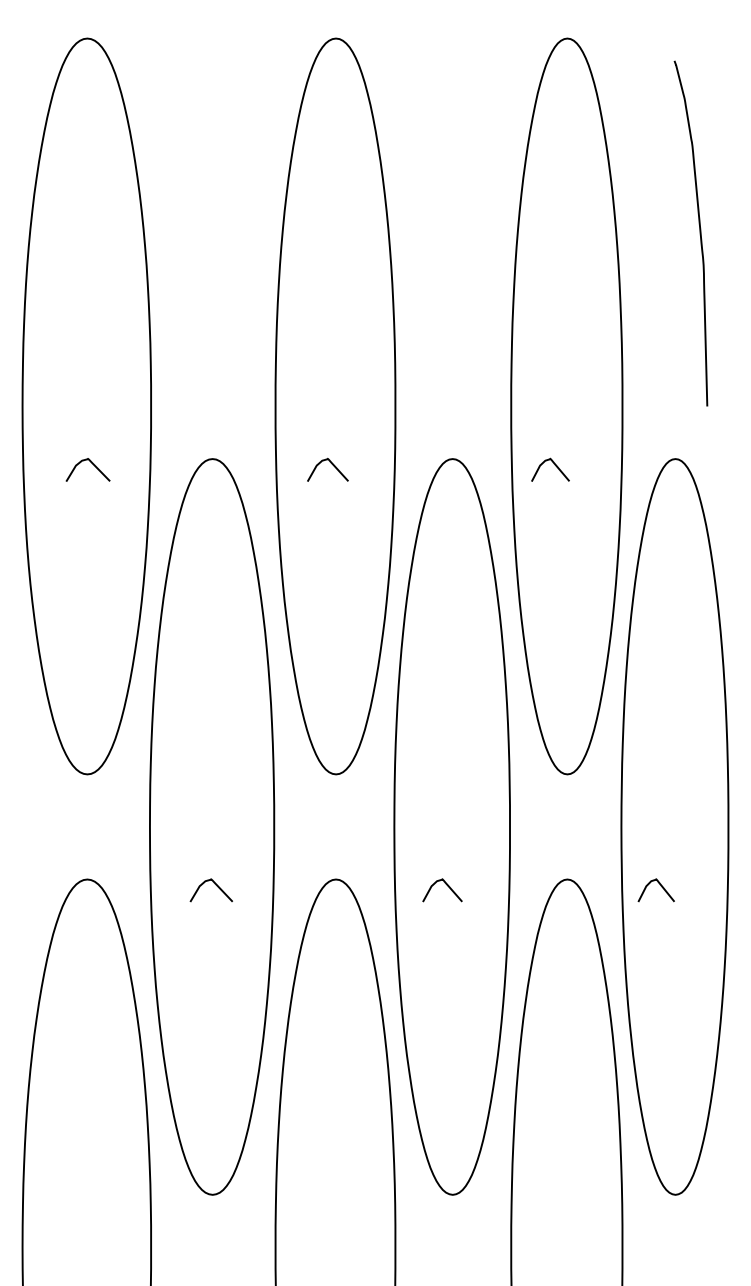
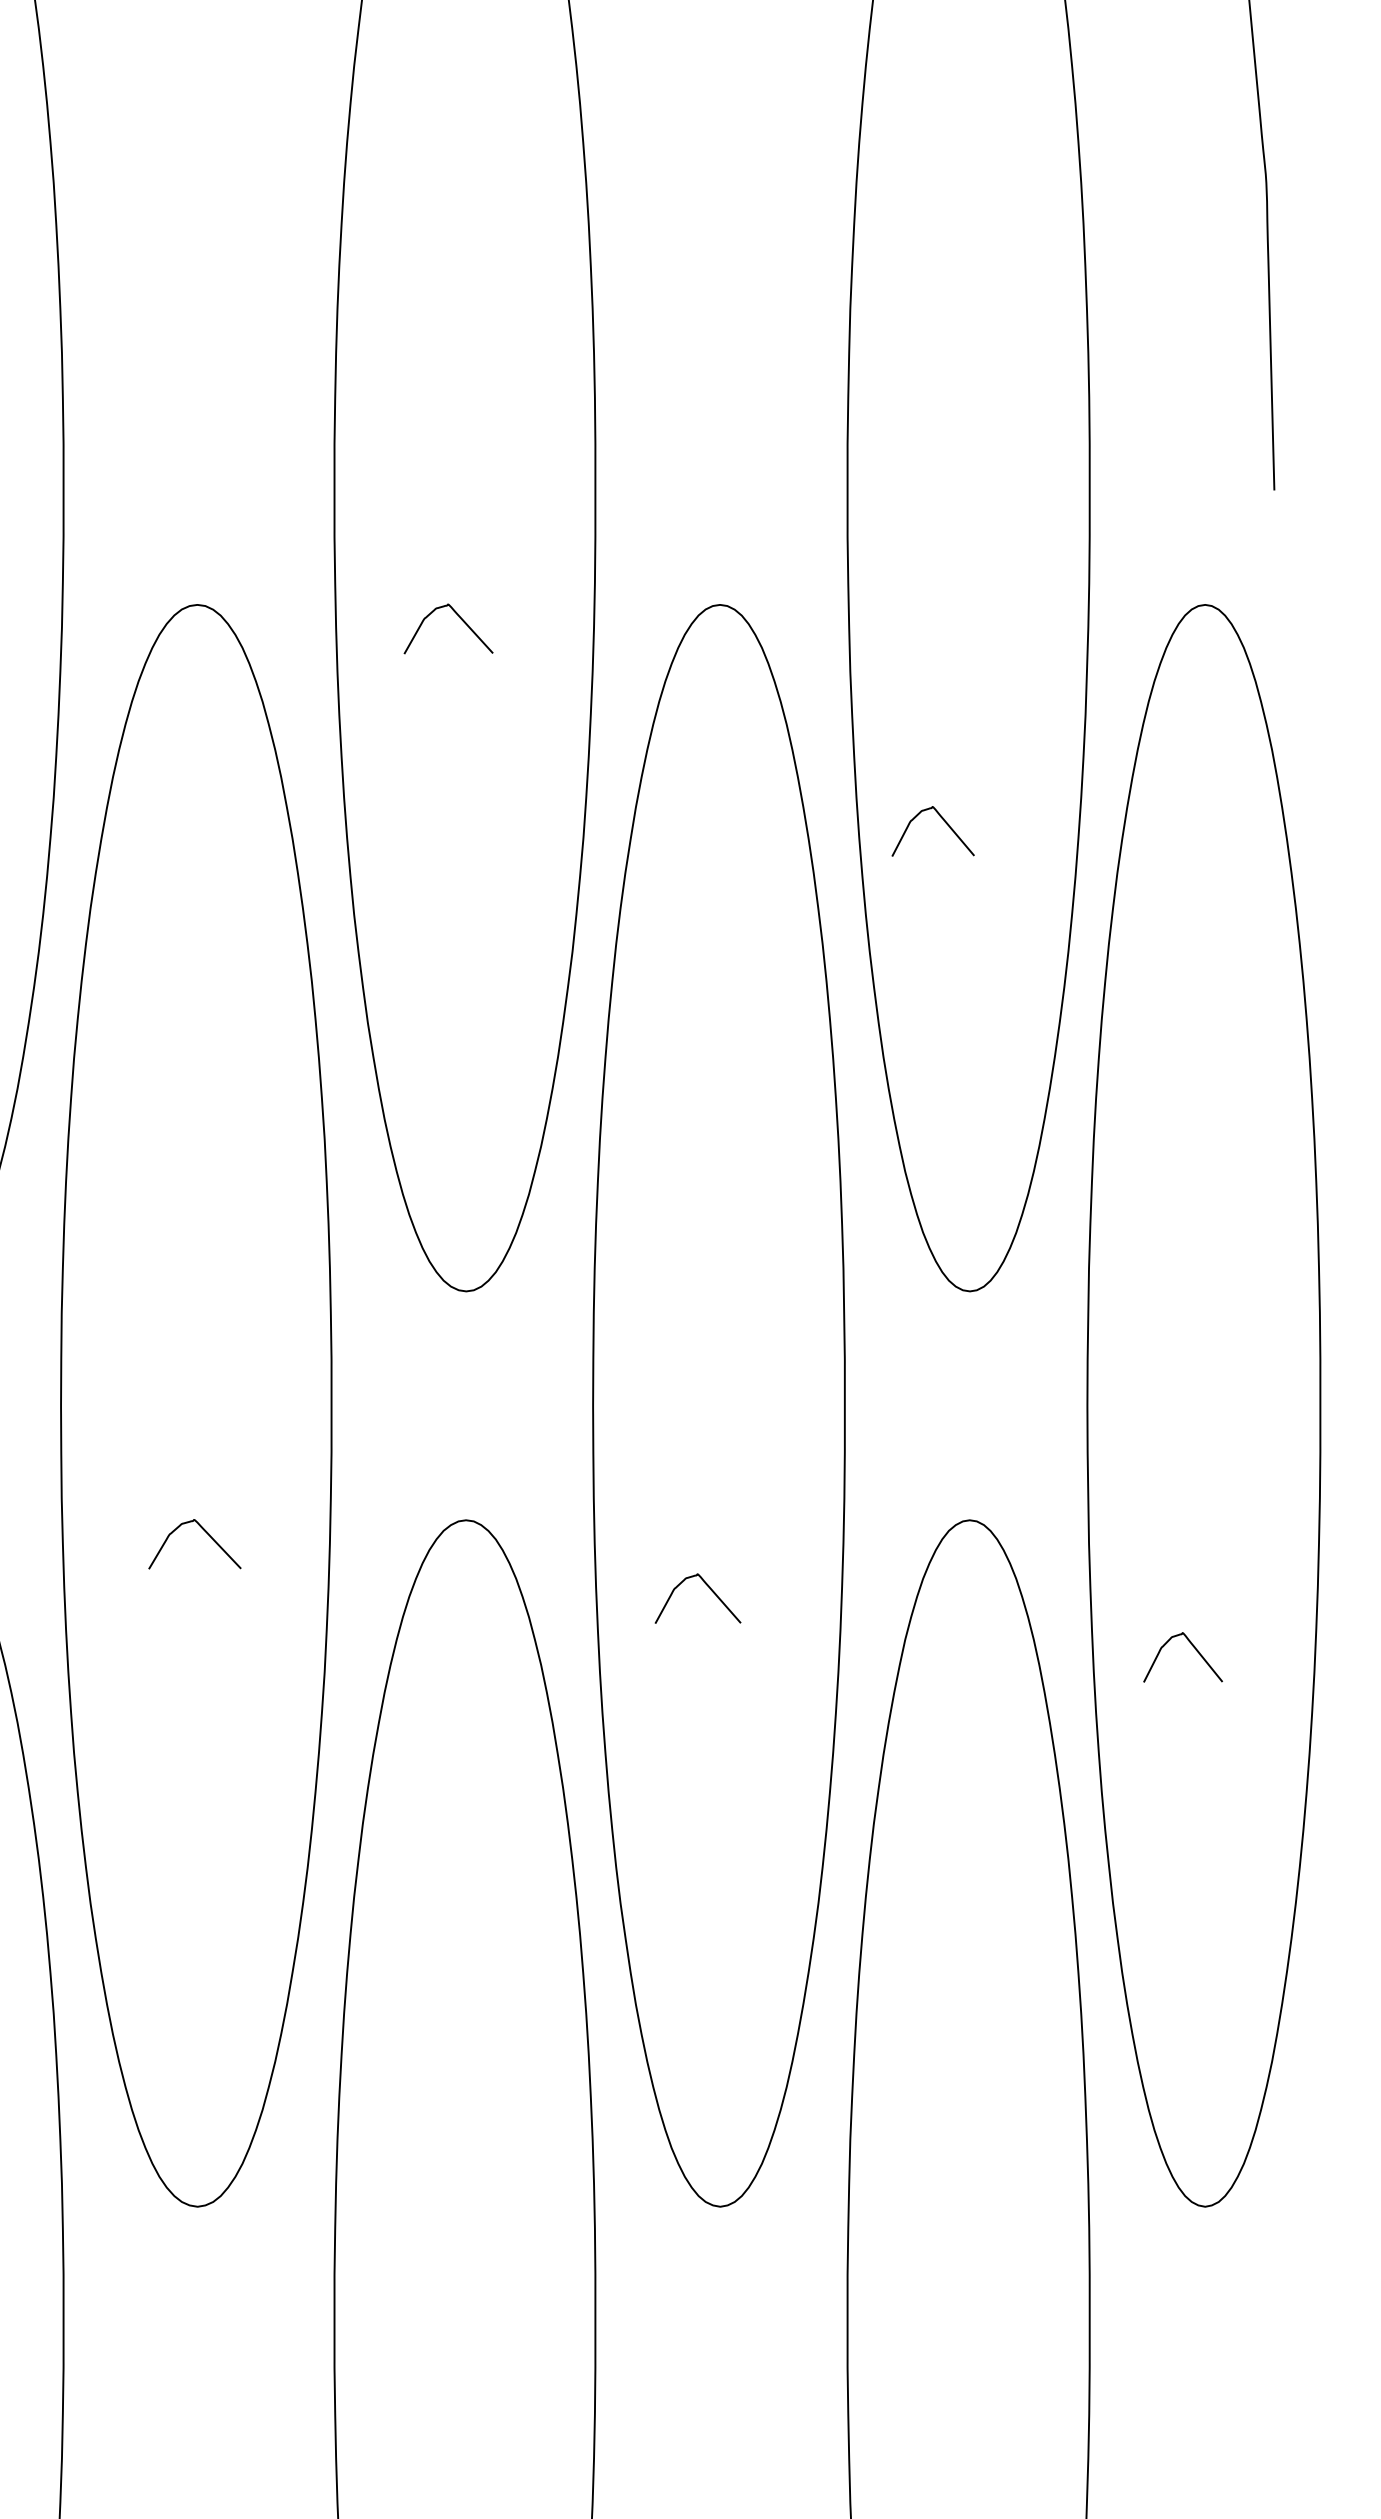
curve: (554, 465) -> (941, 821), moved
curve: (446, 885) -> (706, 1587), moved
curve: (660, 886) -> (1192, 1648), moved

